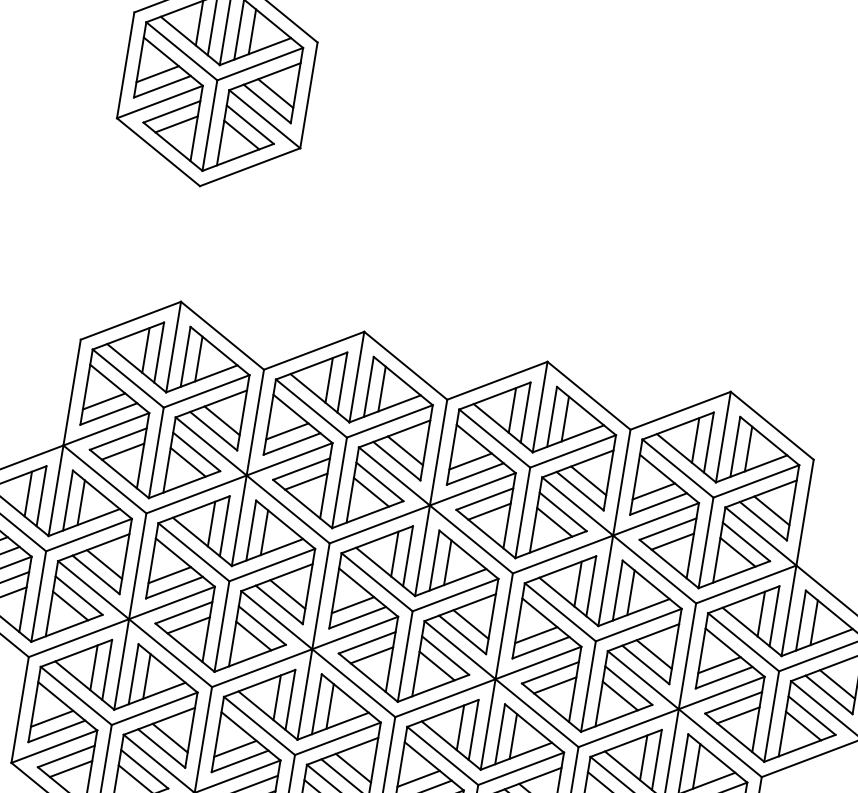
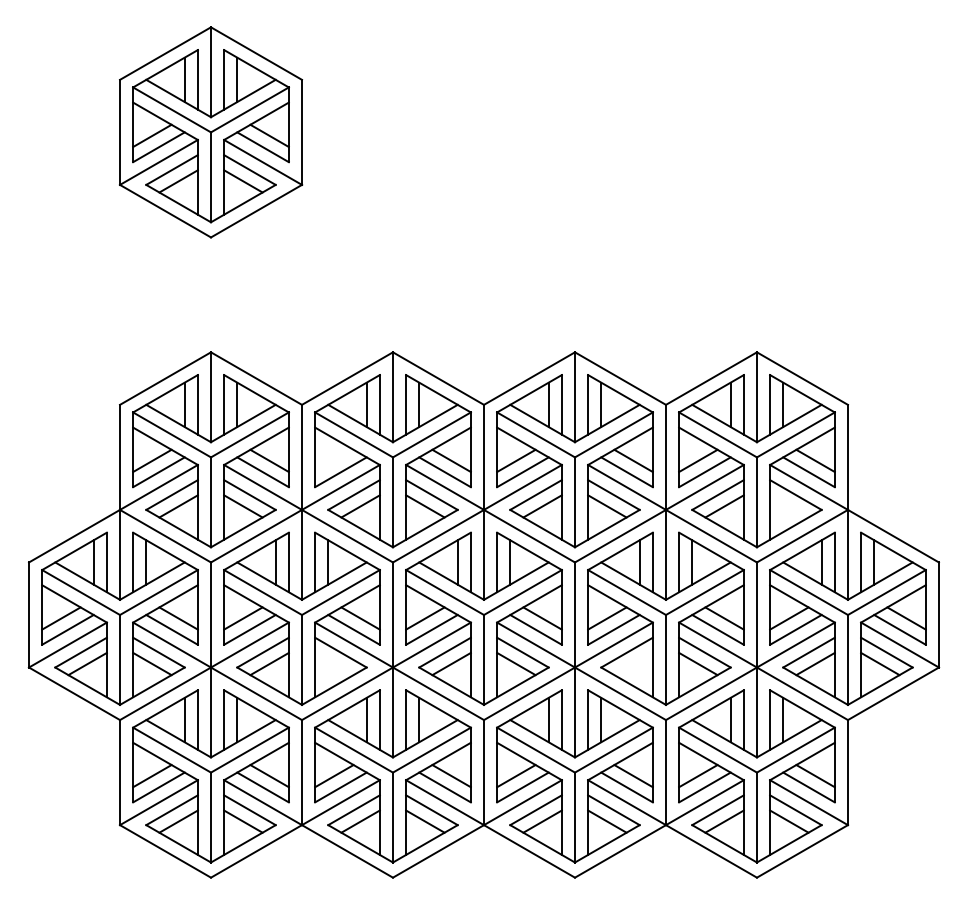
line: (287, 431) -> (334, 460), removed
line: (738, 552) -> (789, 506), removed
line: (254, 635) -> (334, 663), removed
line: (555, 684) -> (633, 663), removed

